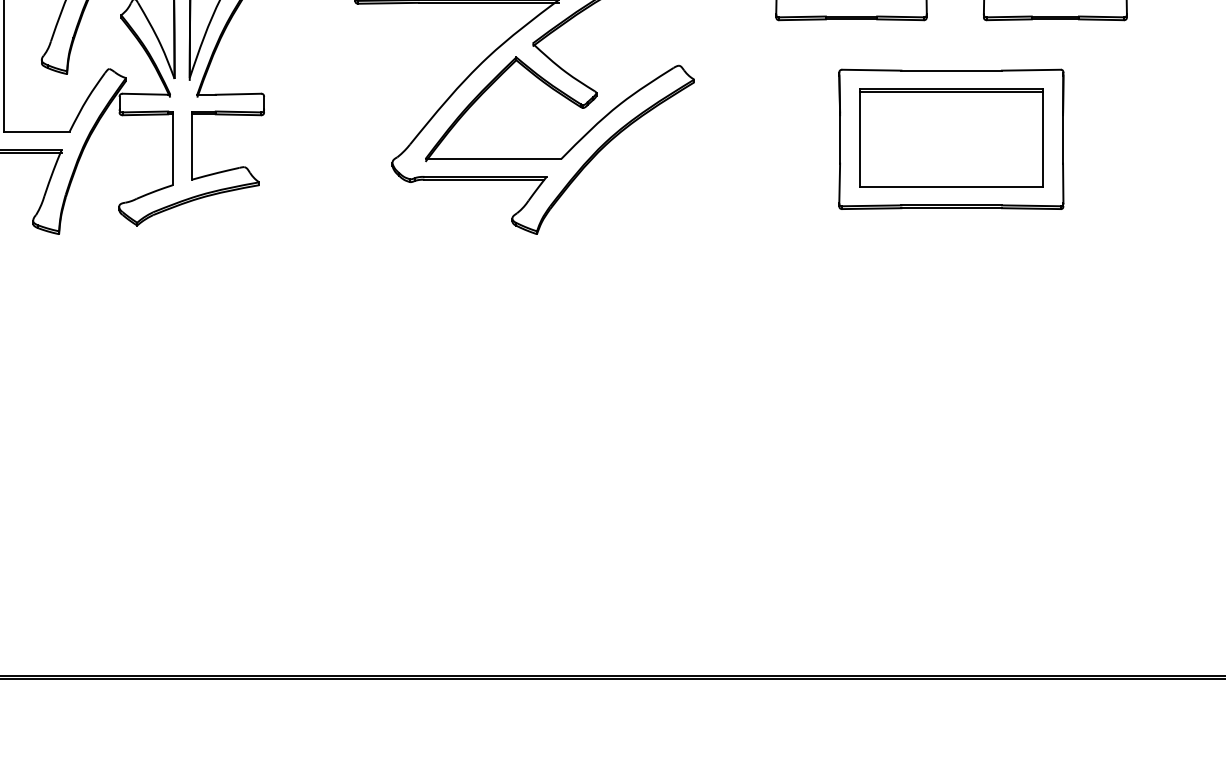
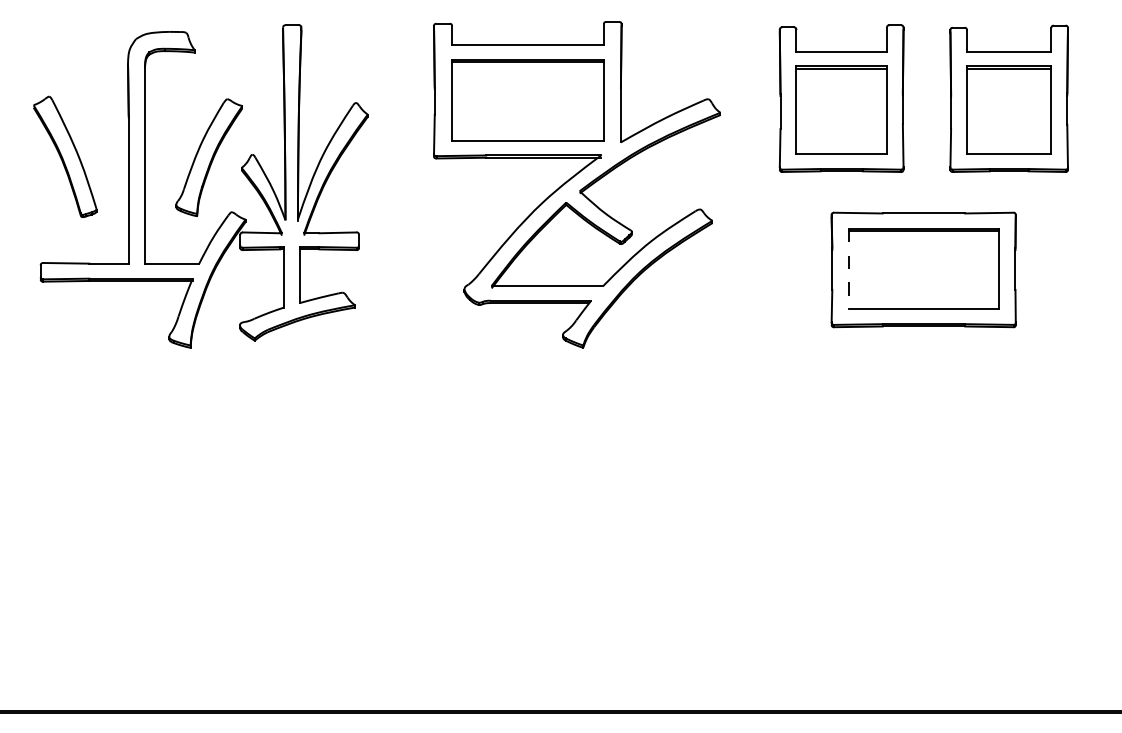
line: (859, 138) -> (848, 269), solid -> dashed

